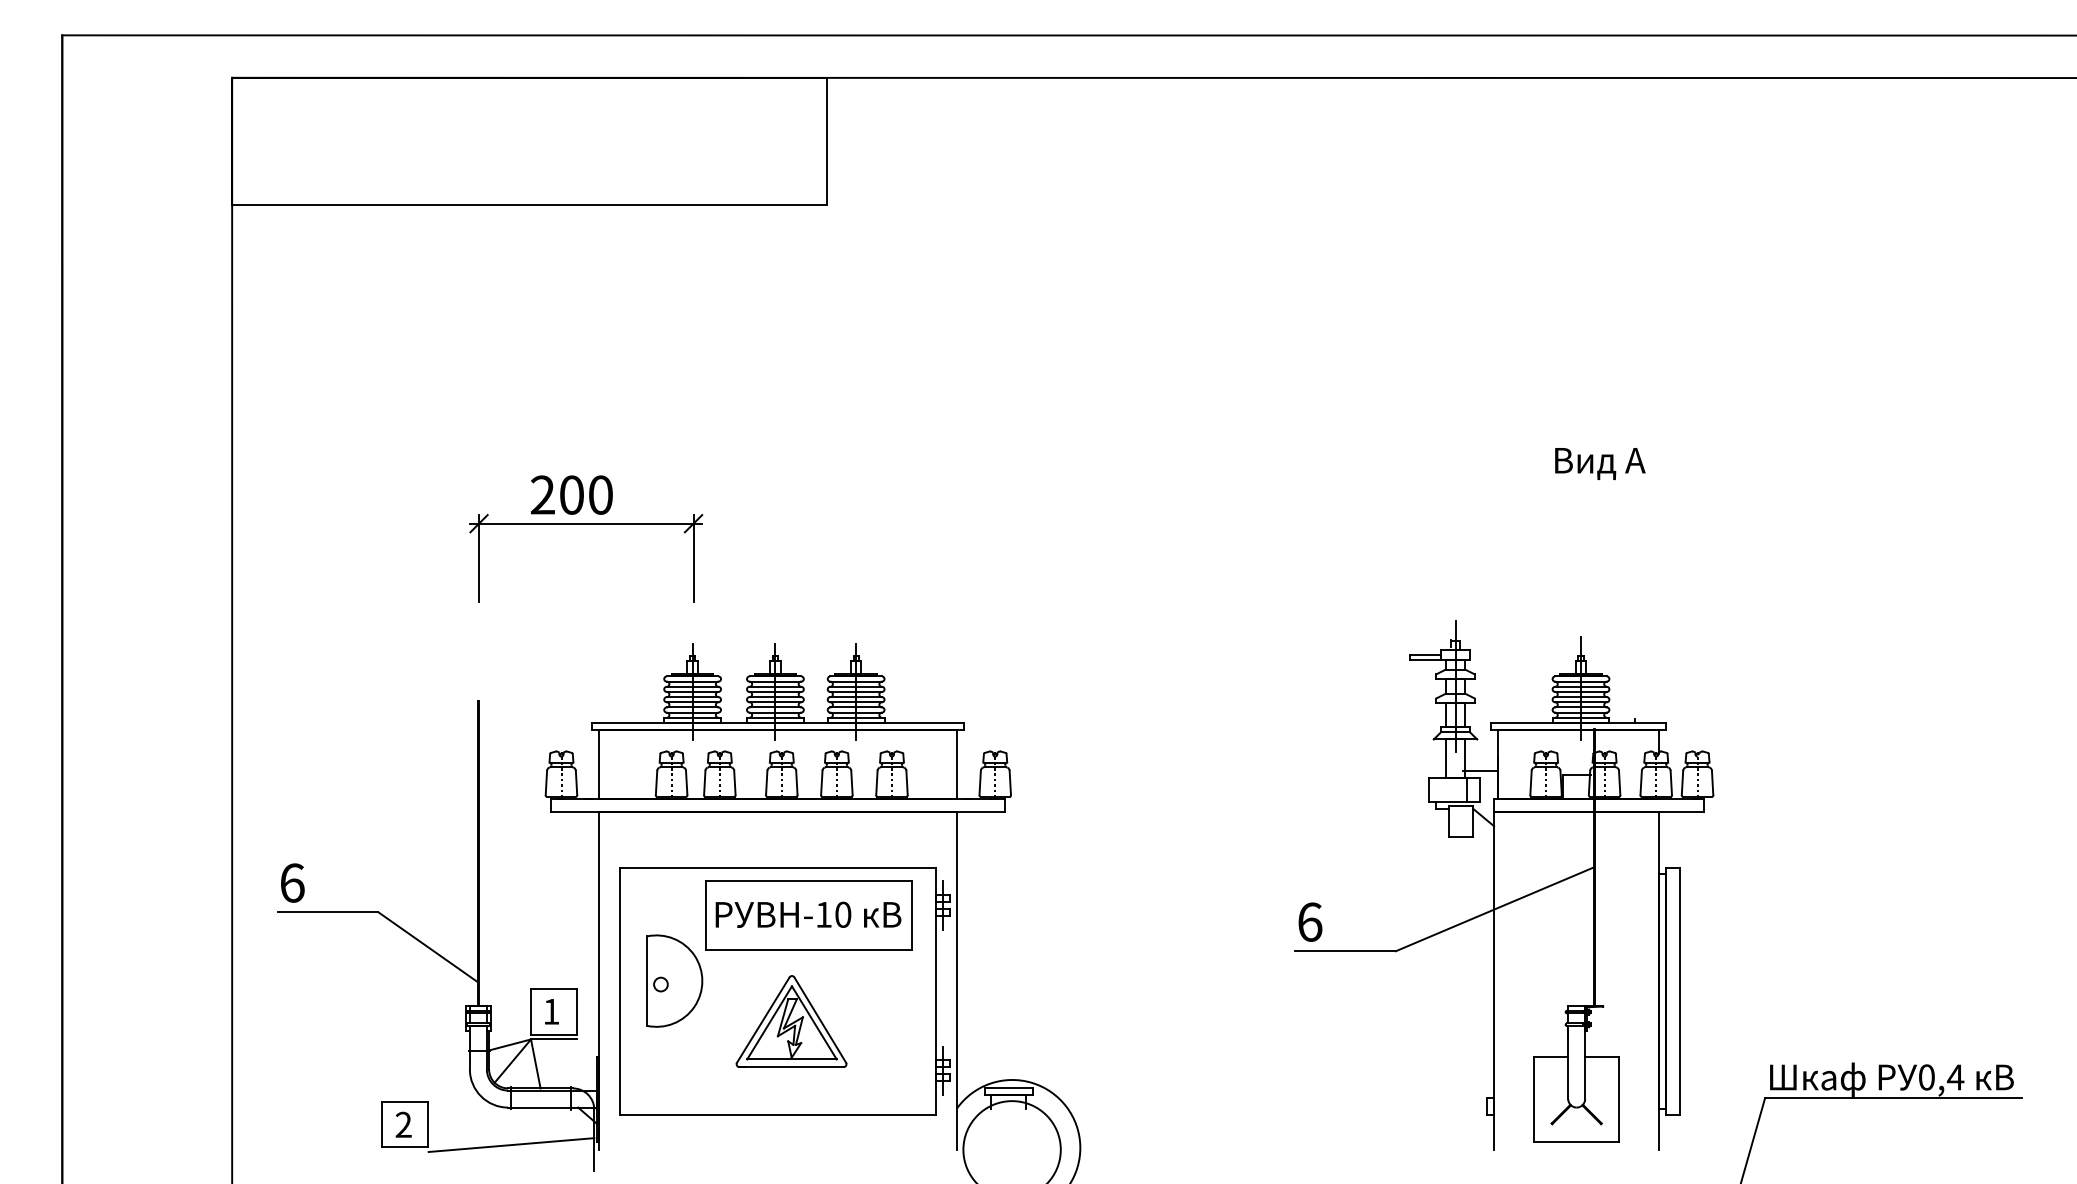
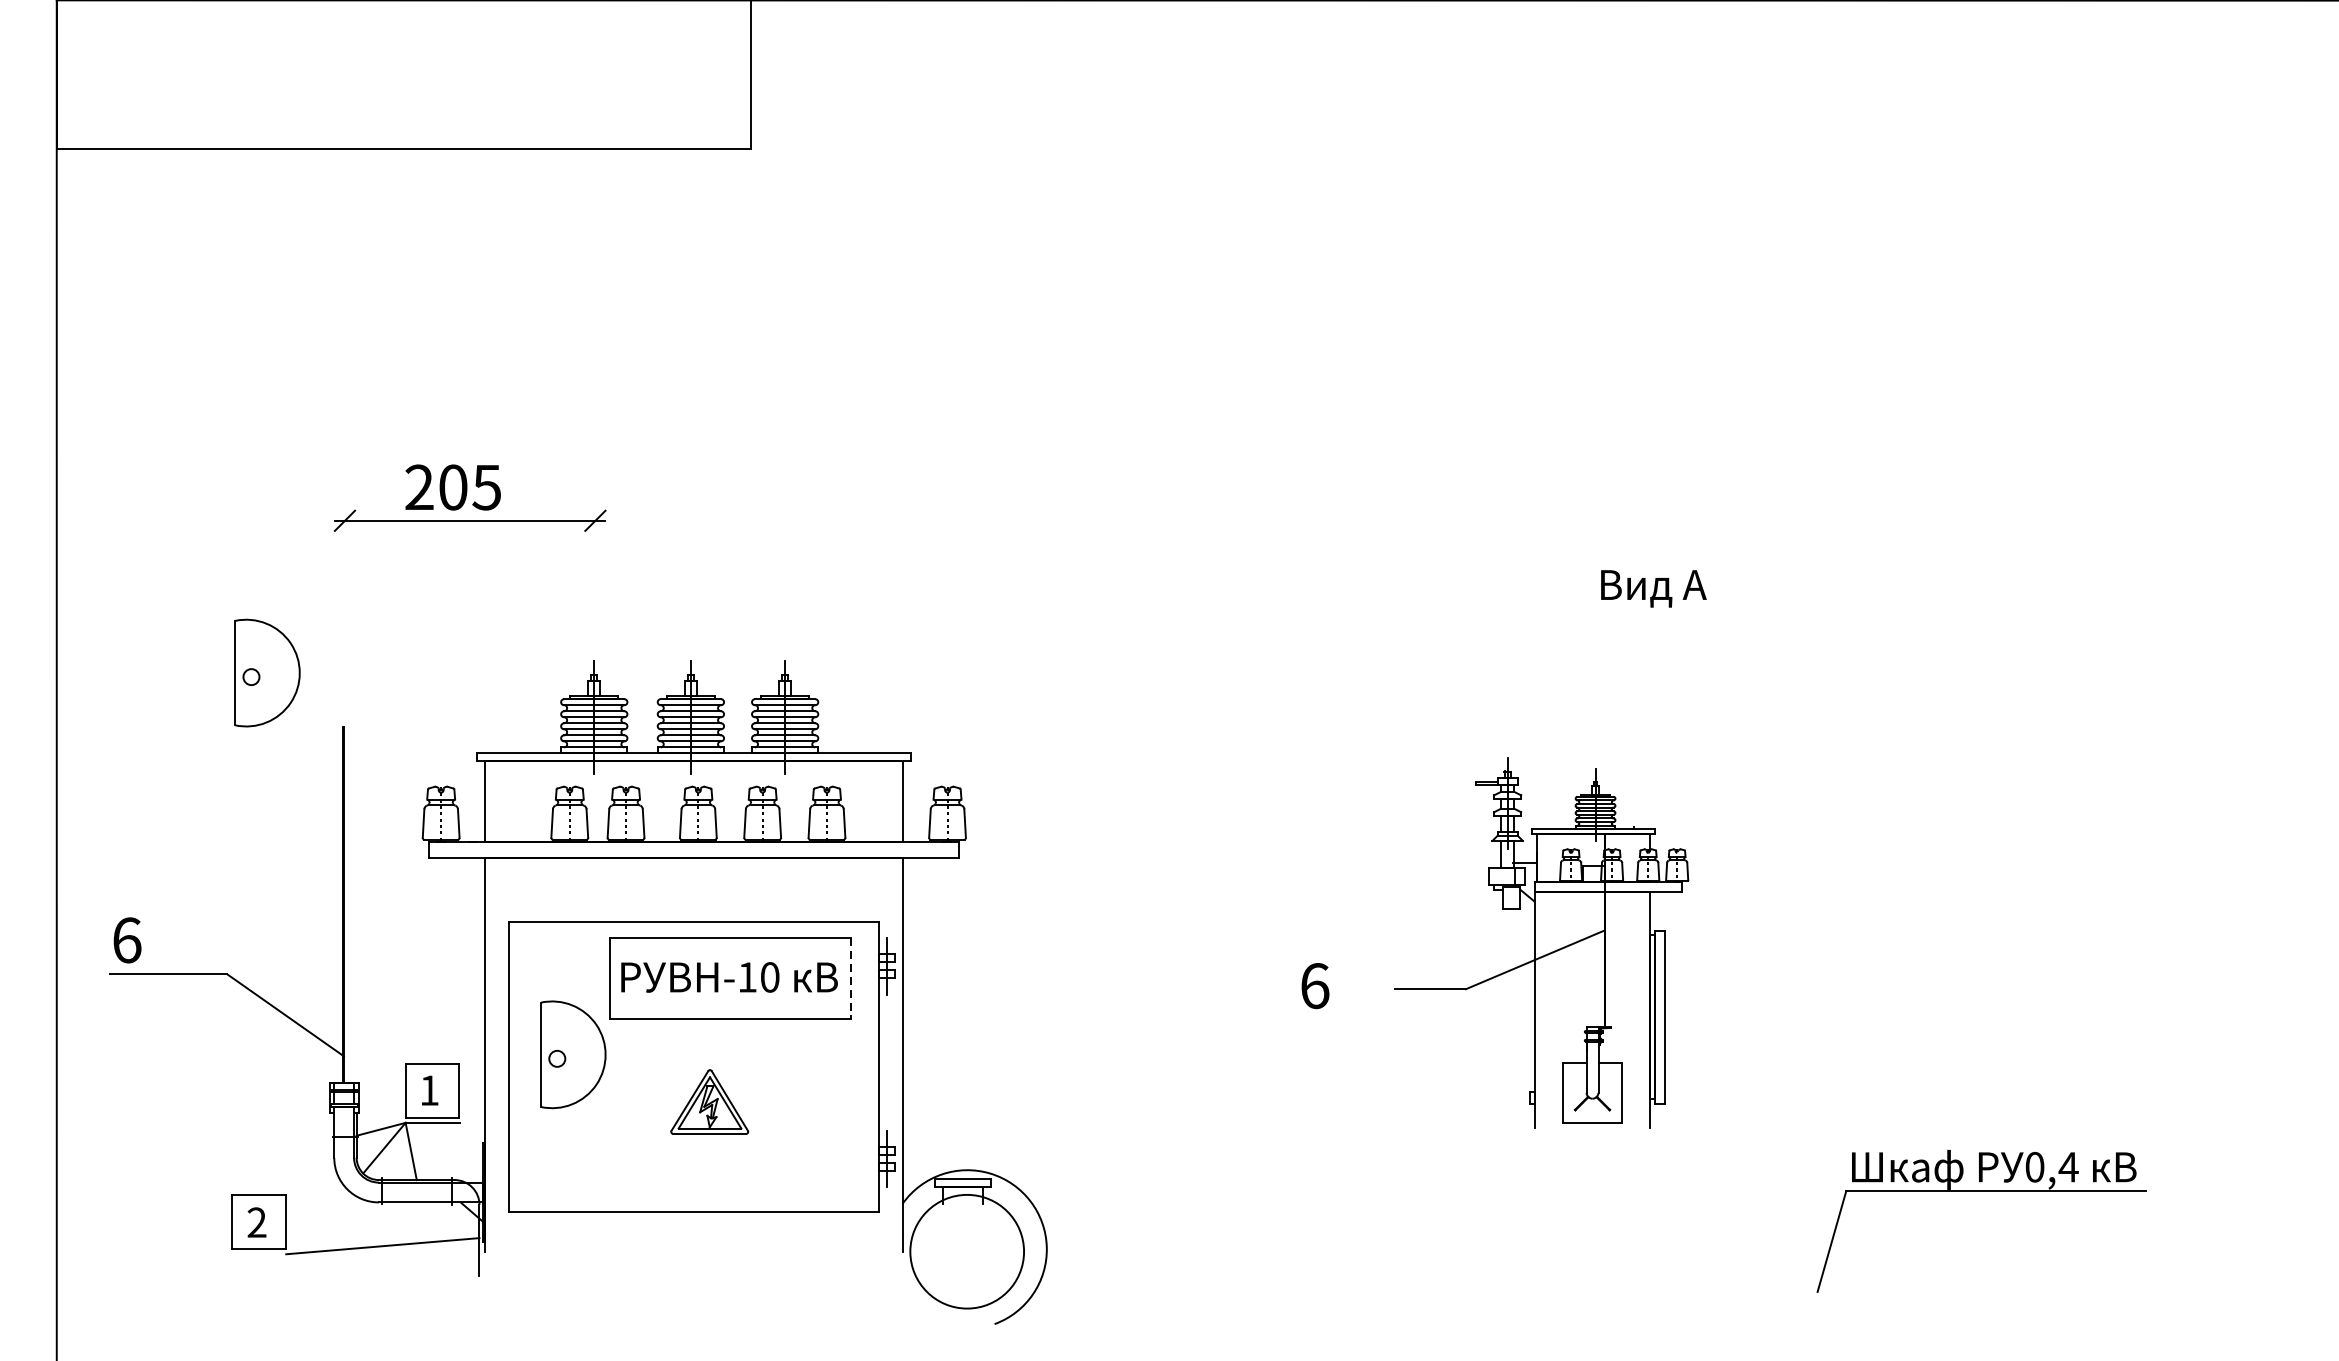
text: (1600, 463) -> (1654, 588), moved
text: (600, 494) -> (486, 486), 200 -> 205
line: (479, 558) -> (345, 561), removed
line: (693, 558) -> (595, 561), removed
part: (412, 653) -> (267, 672), added
part: (1504, 885) -> (1541, 943), size x0.6
line: (912, 916) -> (850, 979), solid -> dashed
part: (791, 1021) -> (709, 1101), size x0.6

